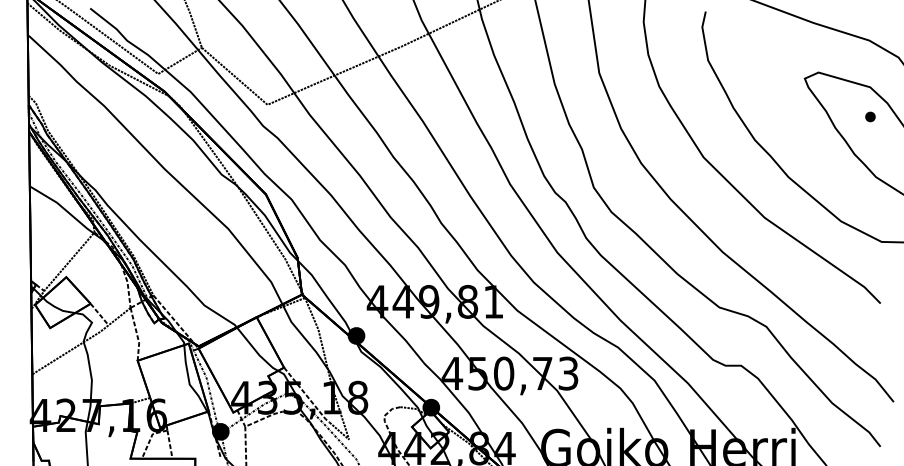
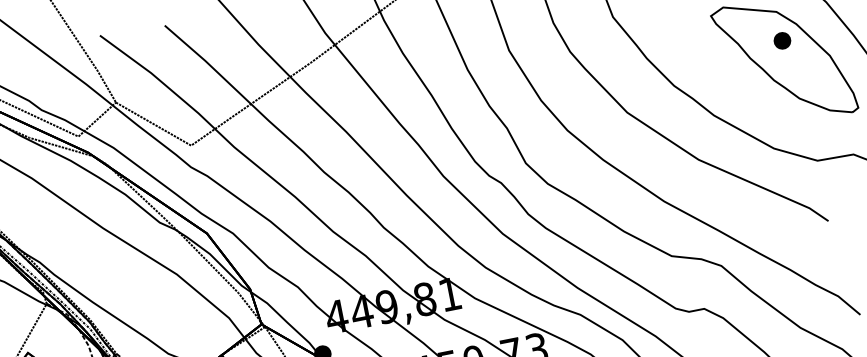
part: (870, 116) -> (782, 40), size x1.67

